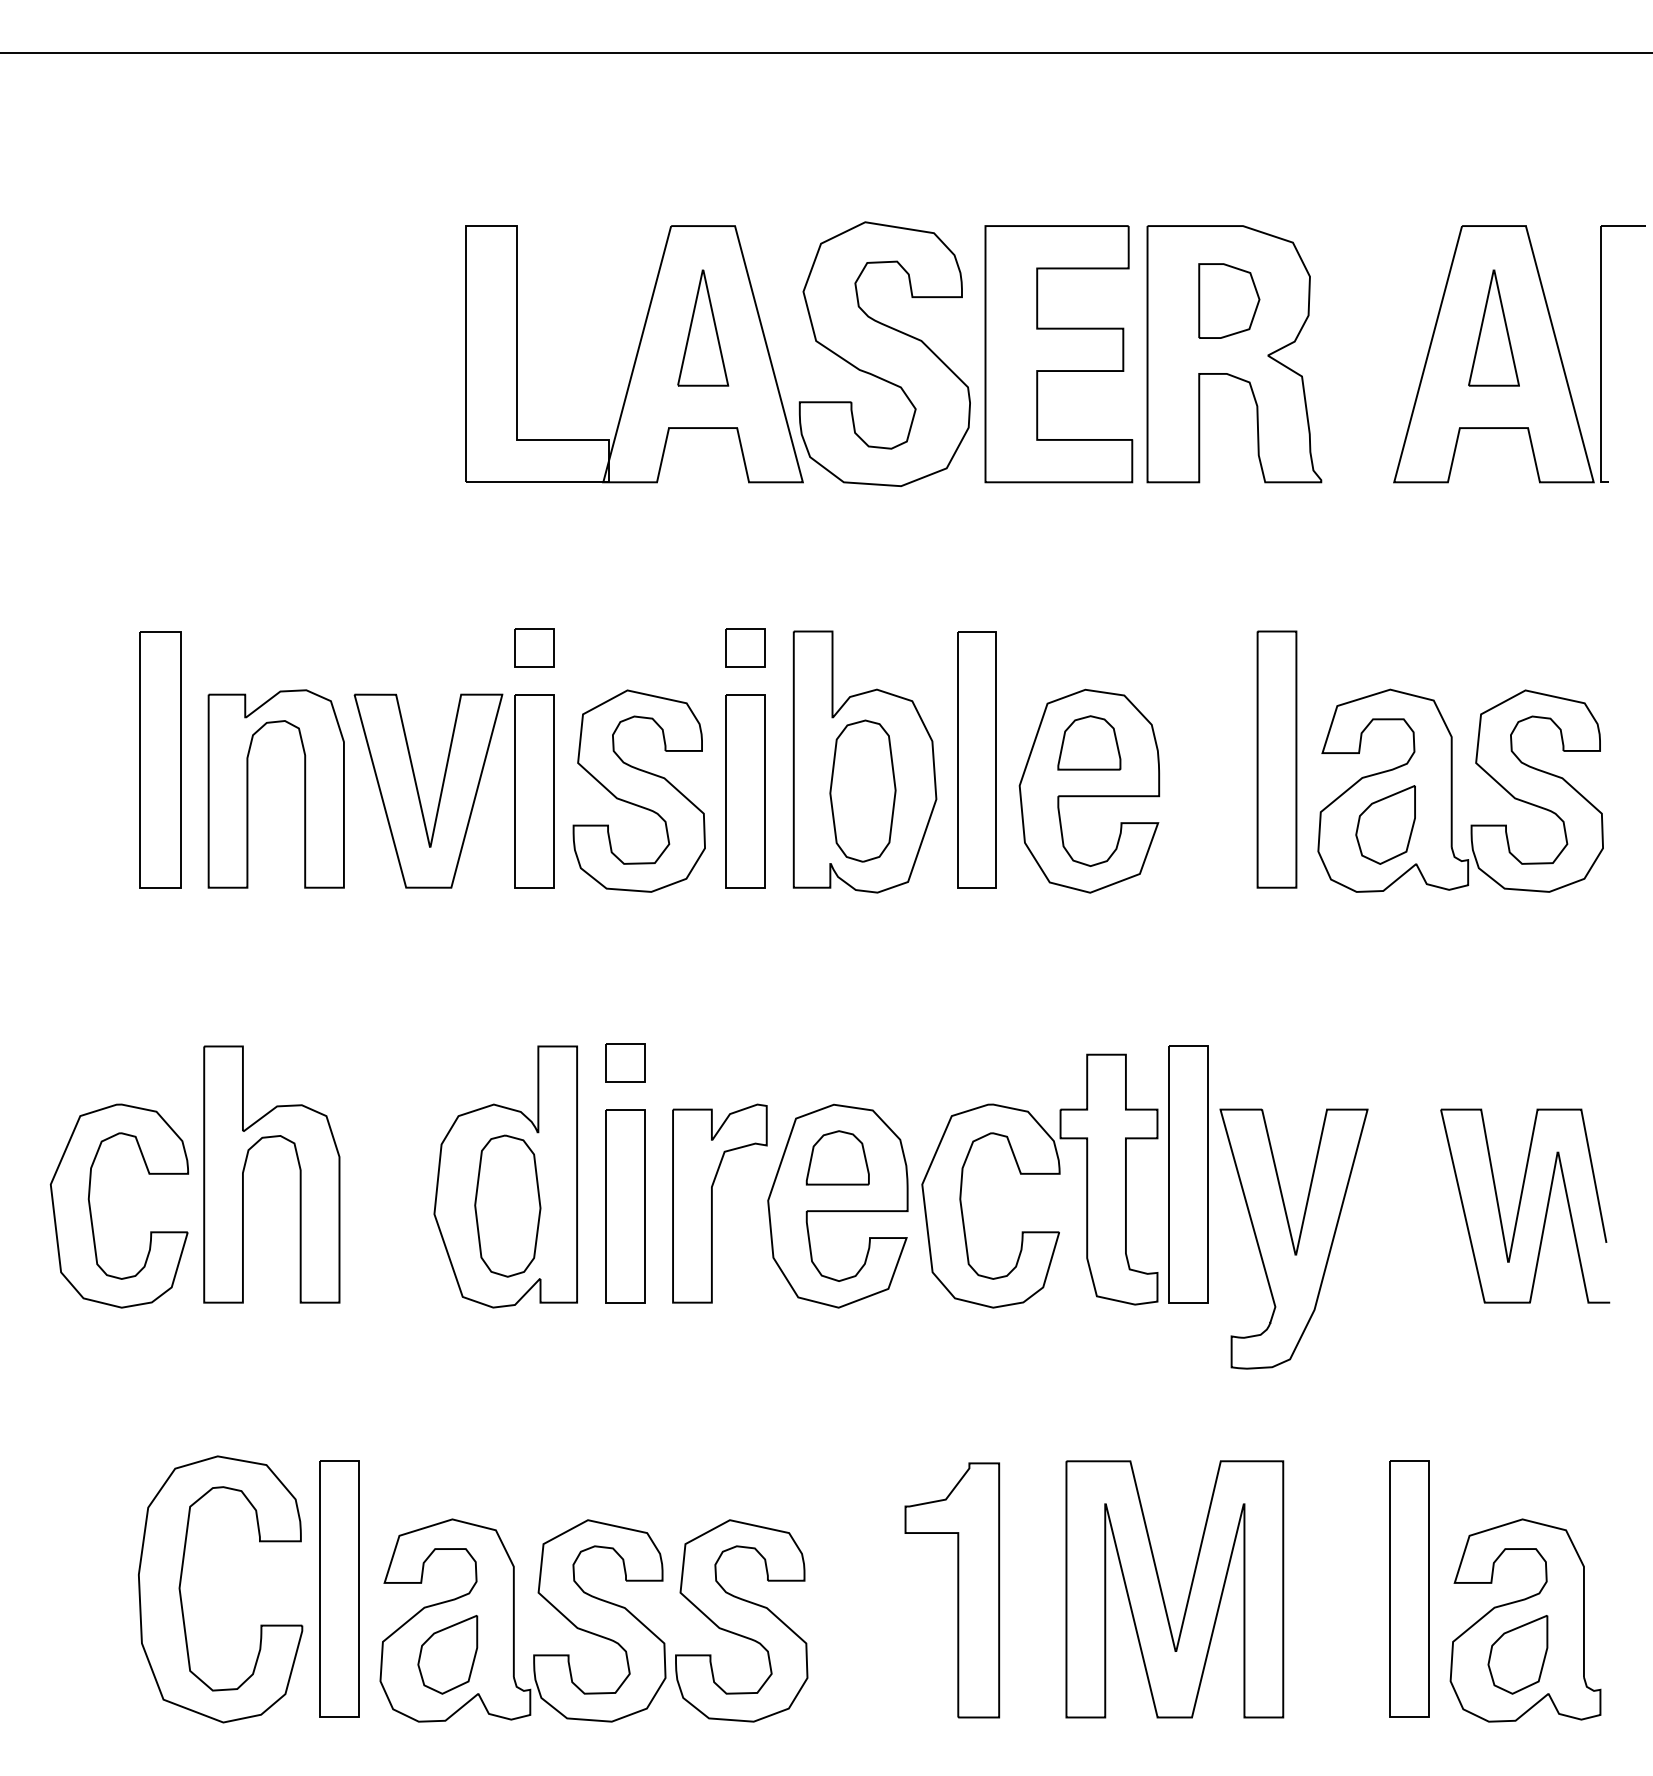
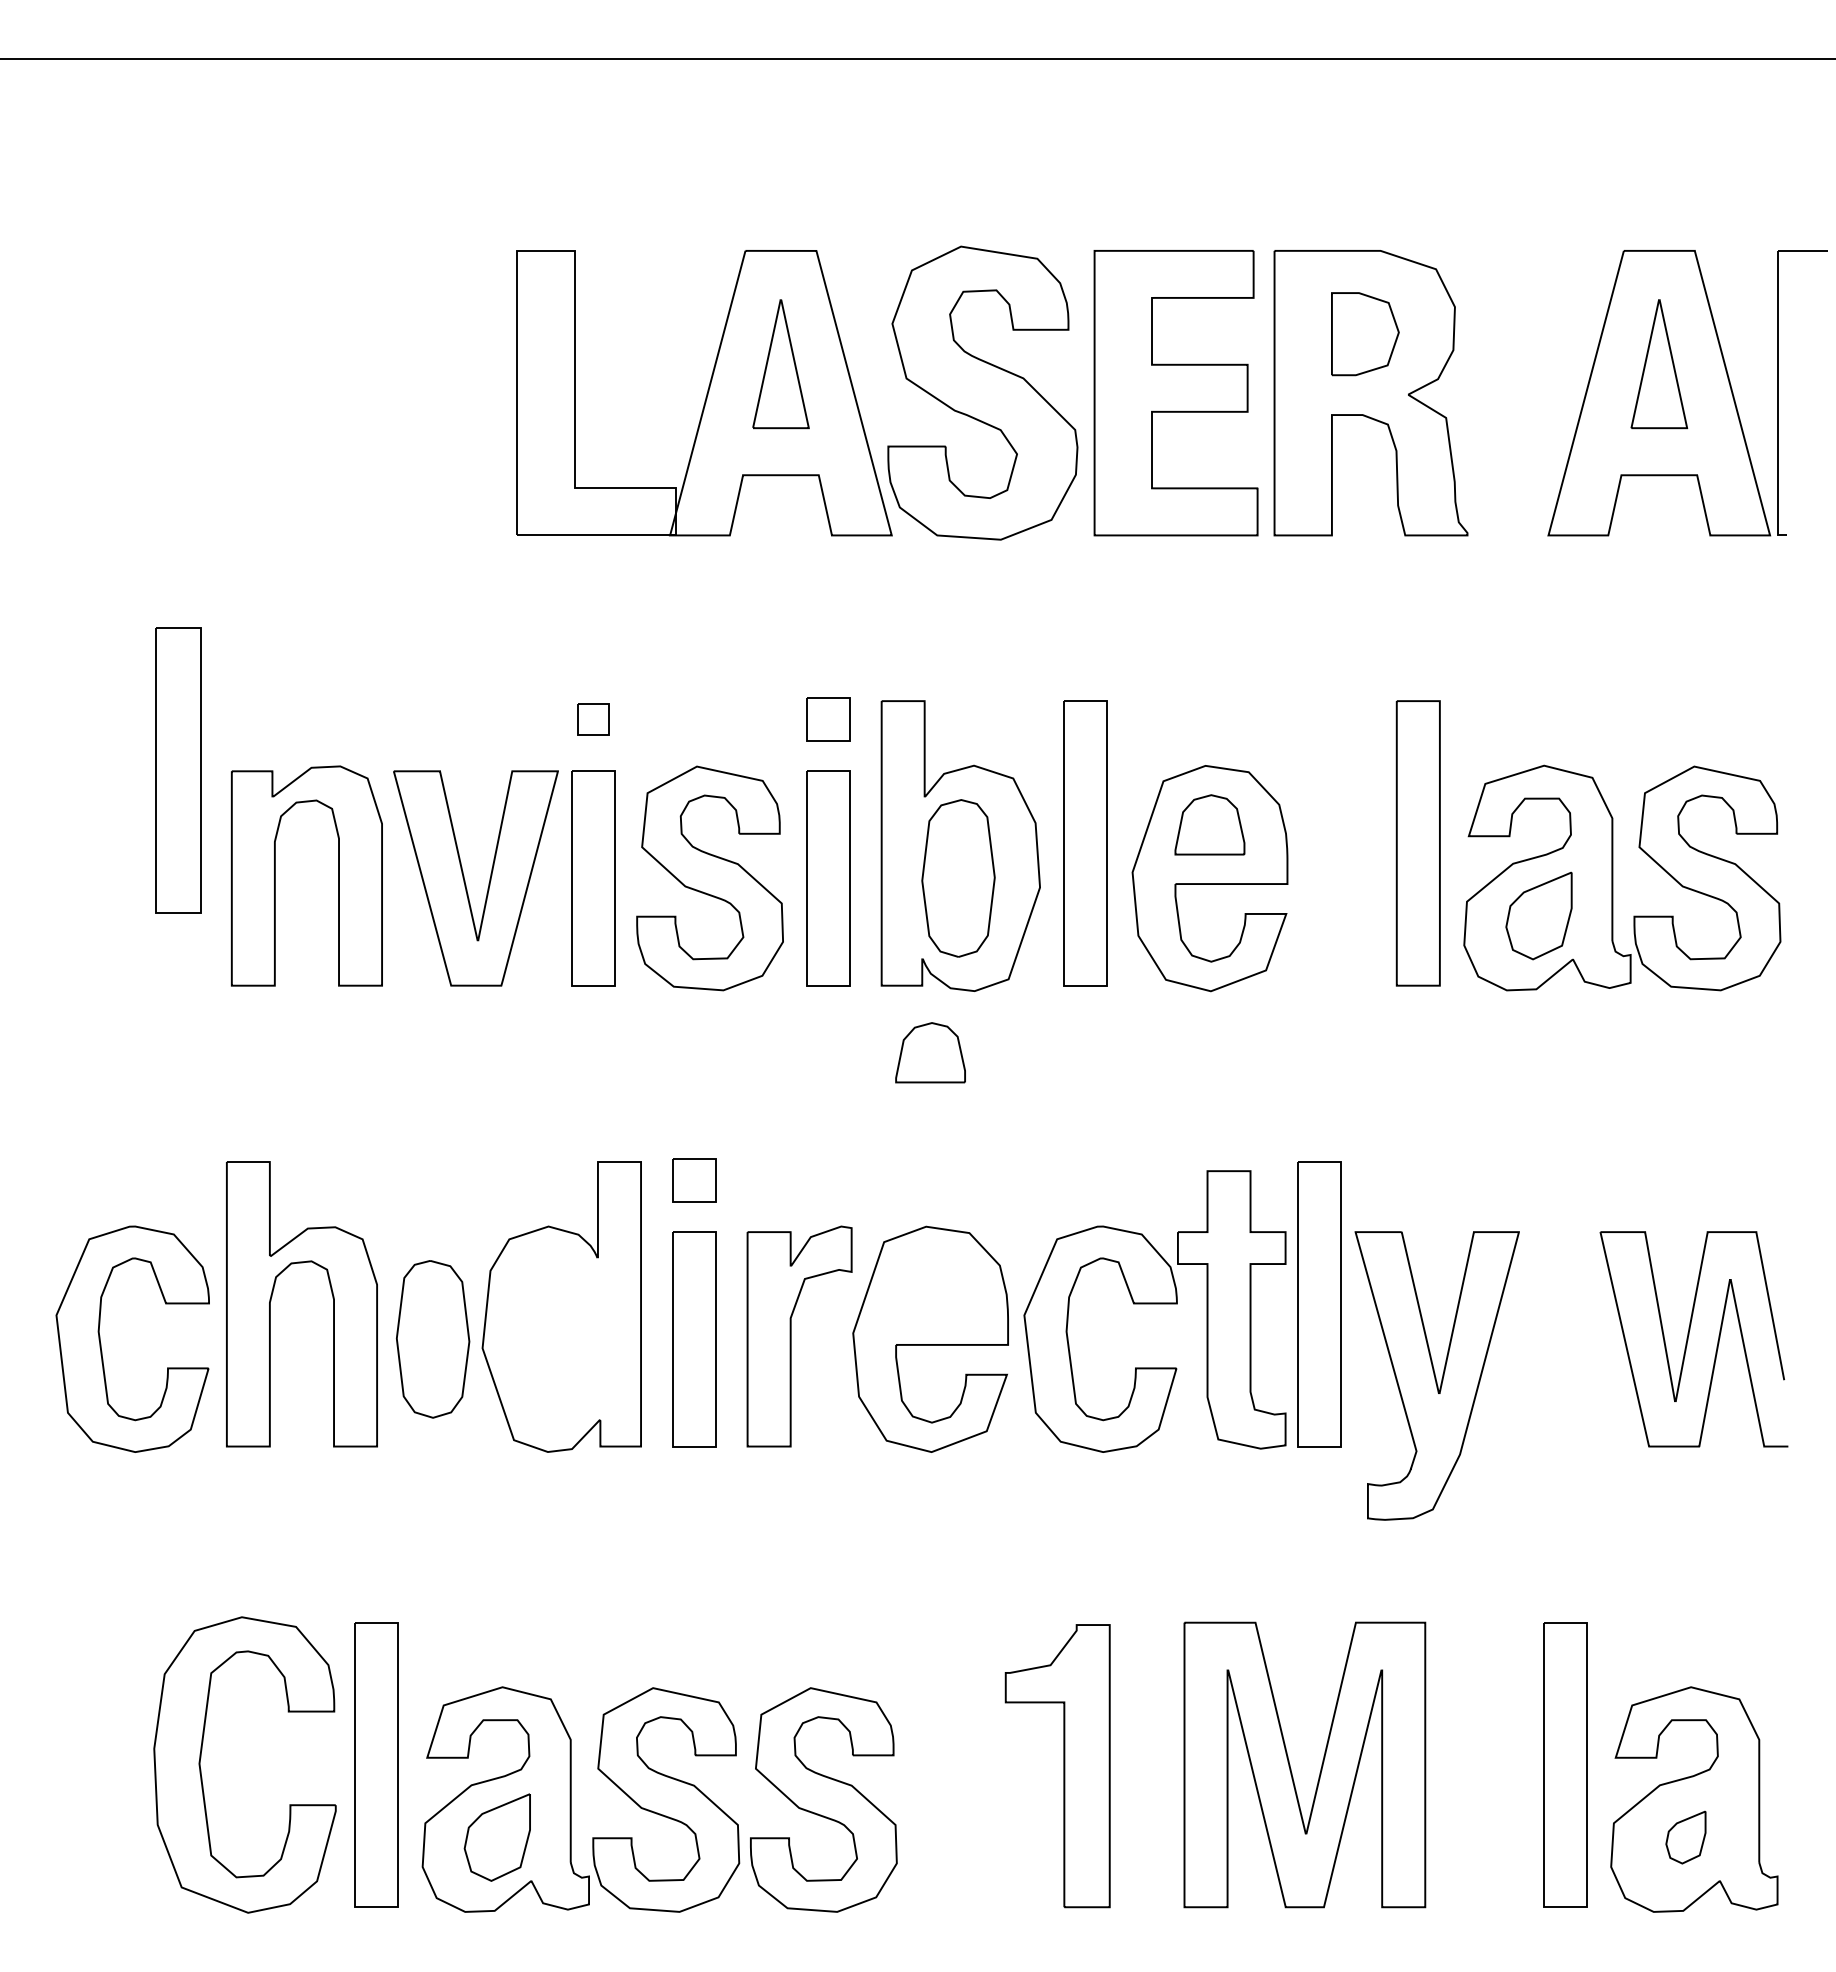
part: (534, 648) -> (593, 719), size x0.7
part: (160, 759) -> (178, 770), moved
part: (837, 1157) -> (930, 1052), moved
part: (508, 1206) -> (433, 1339), moved
part: (1517, 1654) -> (1685, 1837), size x0.6

